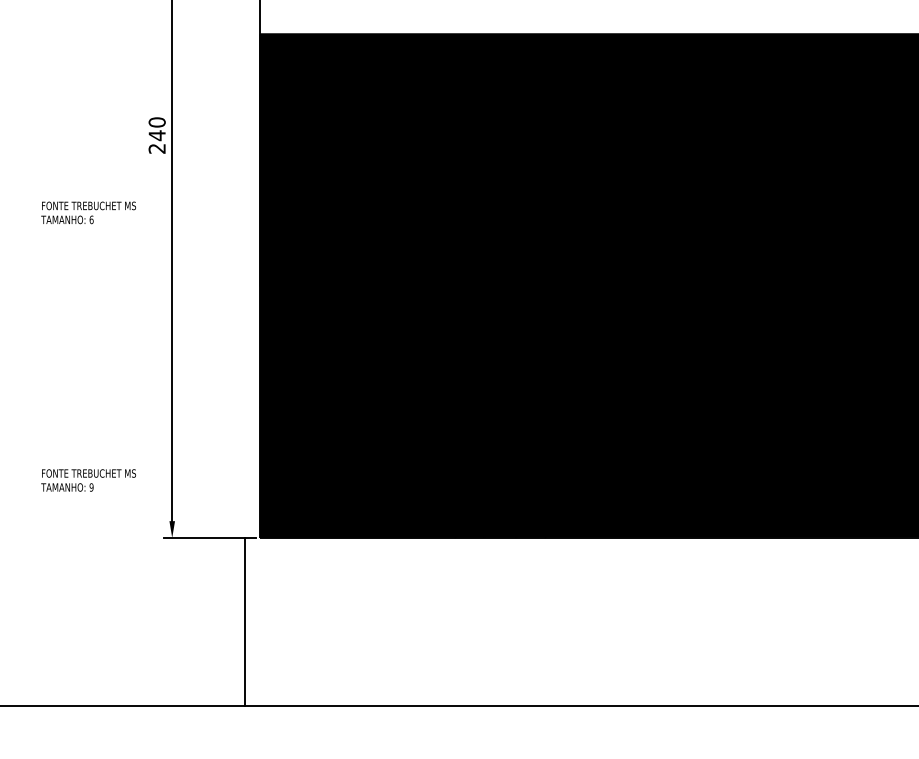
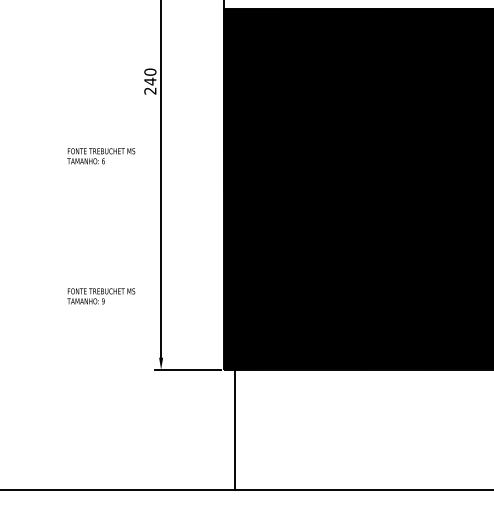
text: (88, 212) -> (101, 156), moved
text: (88, 480) -> (101, 296), moved
line: (245, 621) -> (235, 429), moved

